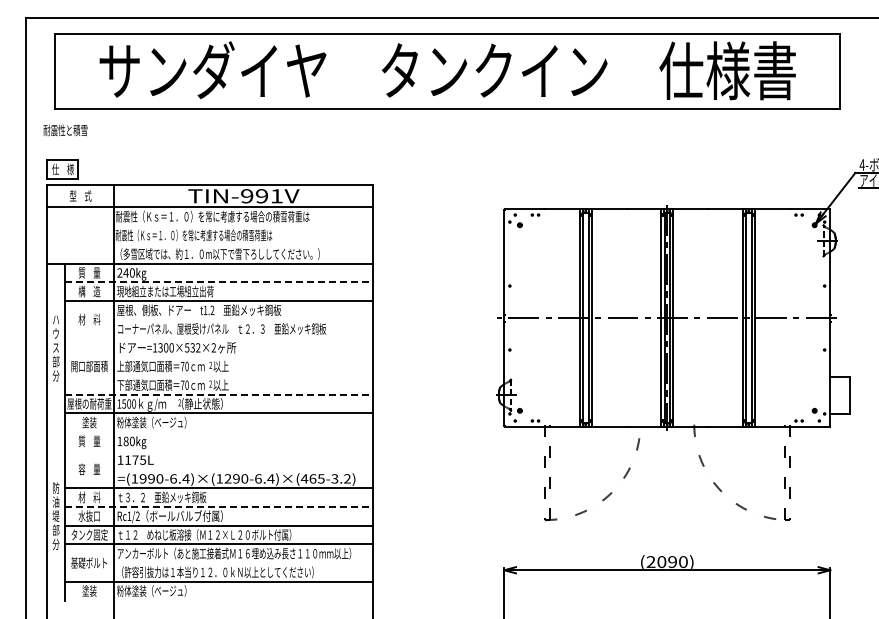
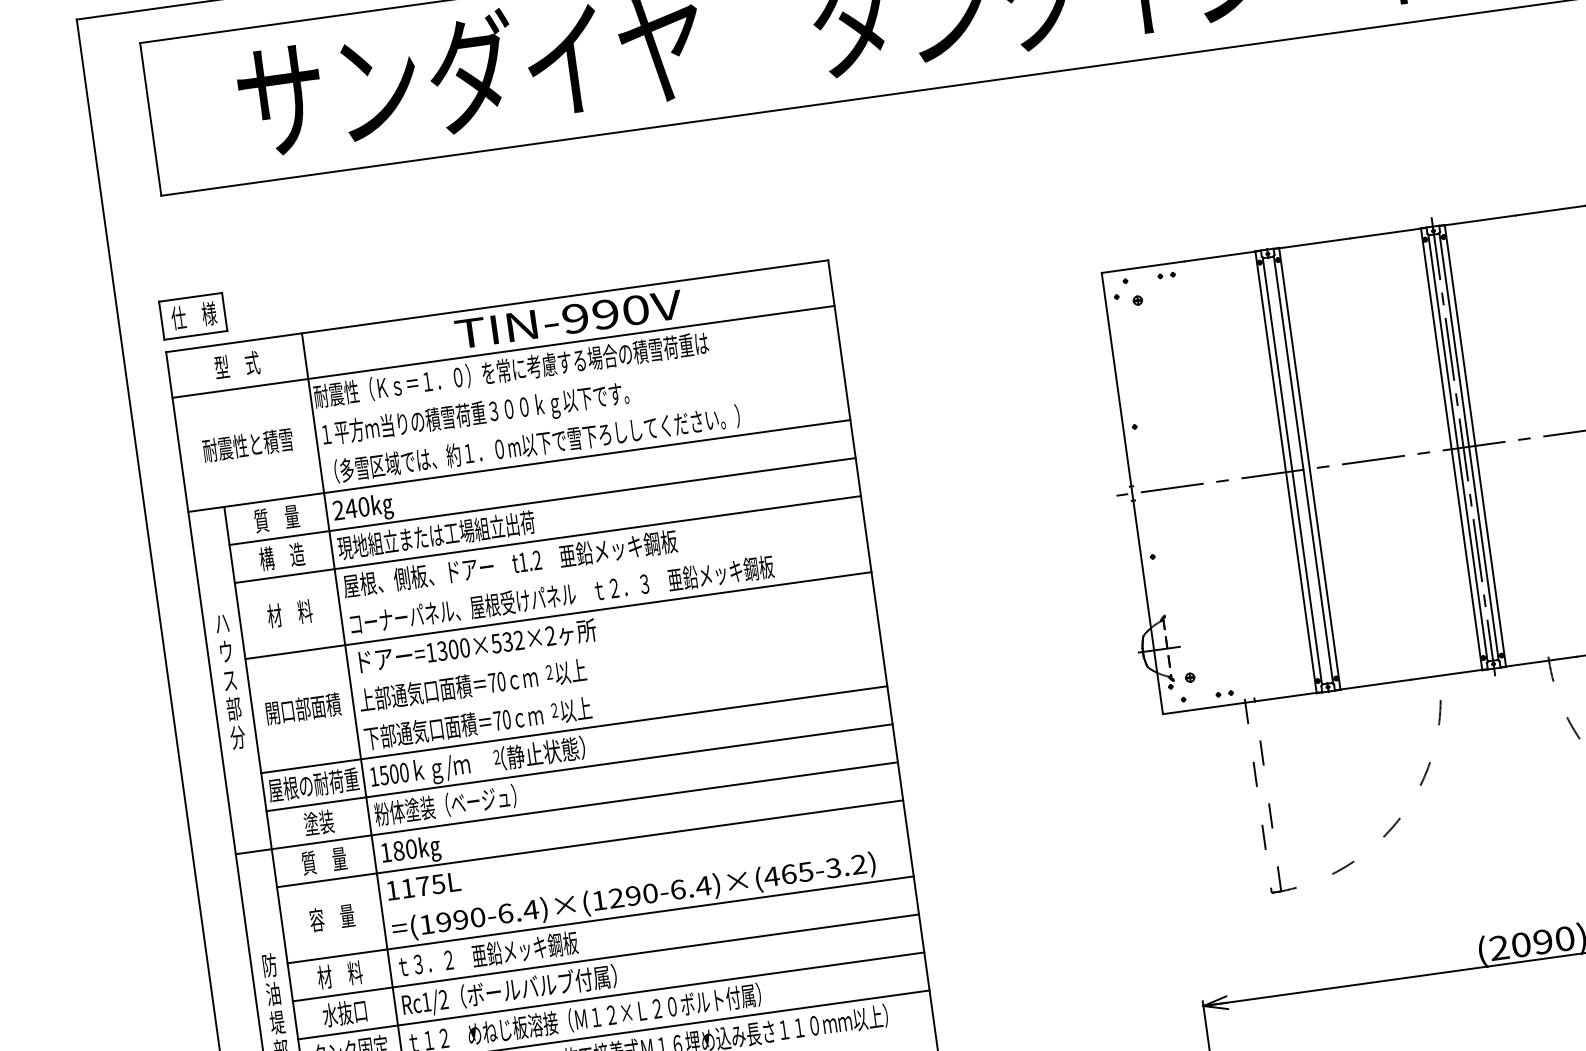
text: (65, 130) -> (247, 445), moved
text: (276, 196) -> (635, 310), TIN-991V -> TIN-990V
text: (193, 236) -> (477, 415), 耐震性（Ｋｓ＝１．０）を常に考慮する場合の積雪荷重は -> １平方ｍ当りの積雪荷重３００ｋｇ以下です。
line: (219, 282) -> (543, 501), dashed -> solid
line: (218, 338) -> (557, 615), added
line: (219, 394) -> (575, 729), dashed -> solid
line: (210, 432) -> (567, 808), added
line: (218, 450) -> (588, 843), added
line: (219, 506) -> (606, 956), dashed -> solid

